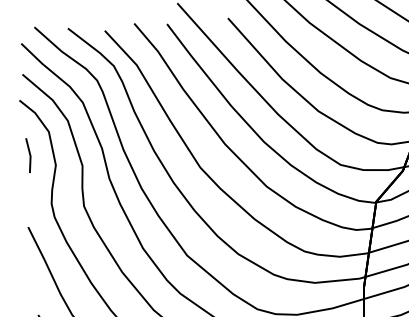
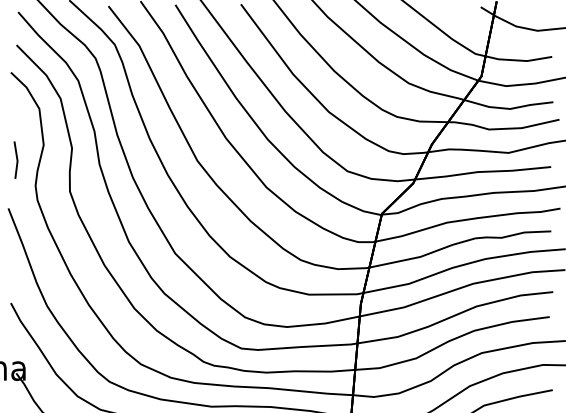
line: (29, 154) -> (16, 159), moved

